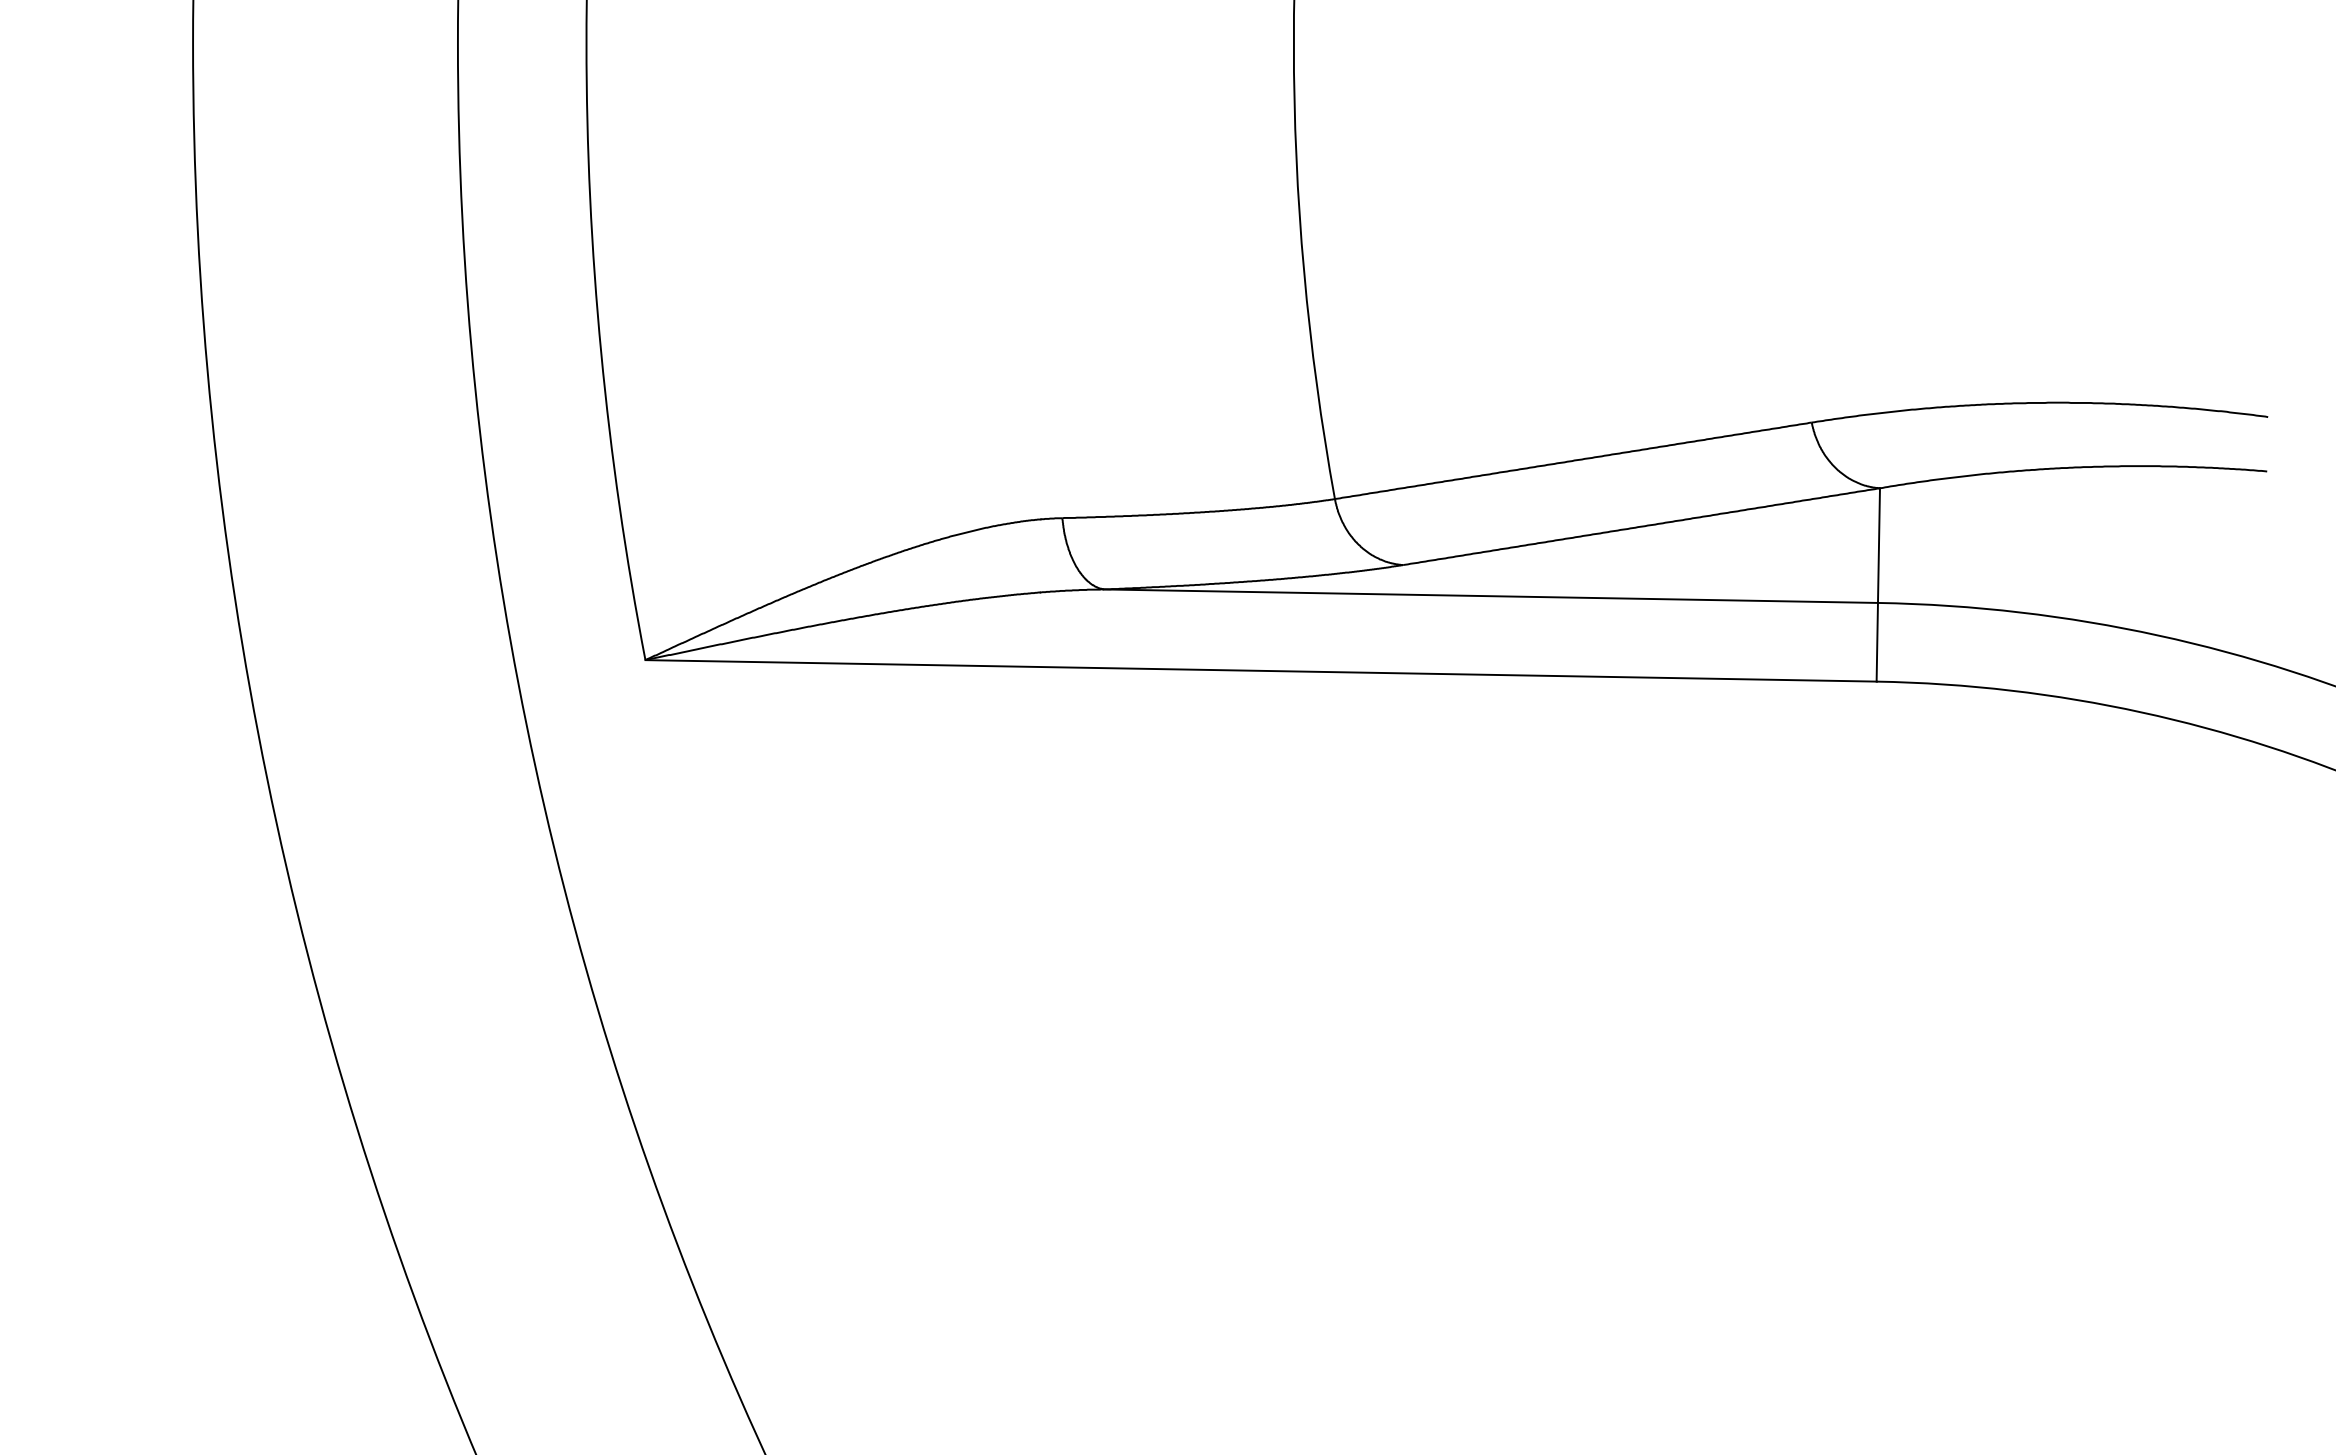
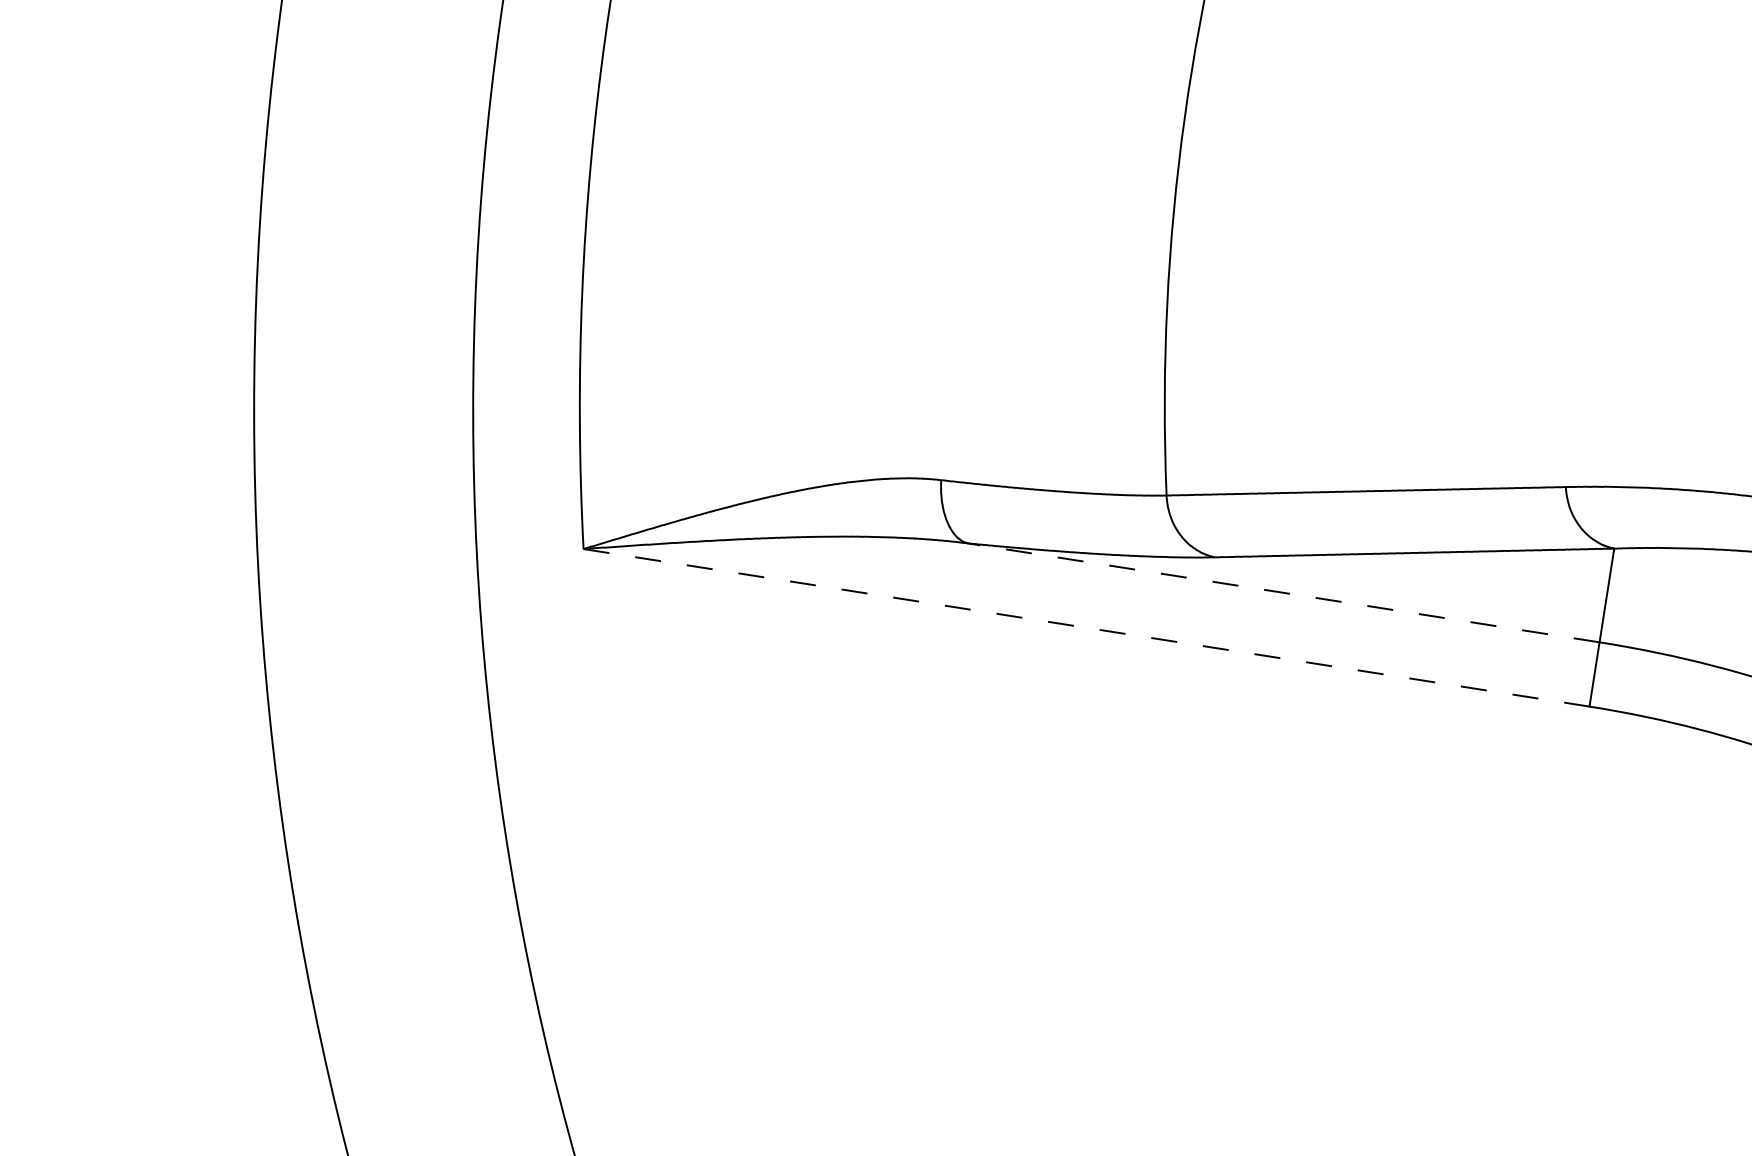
line: (1490, 596) -> (1282, 593), solid -> dashed
line: (1261, 670) -> (1086, 627), solid -> dashed

